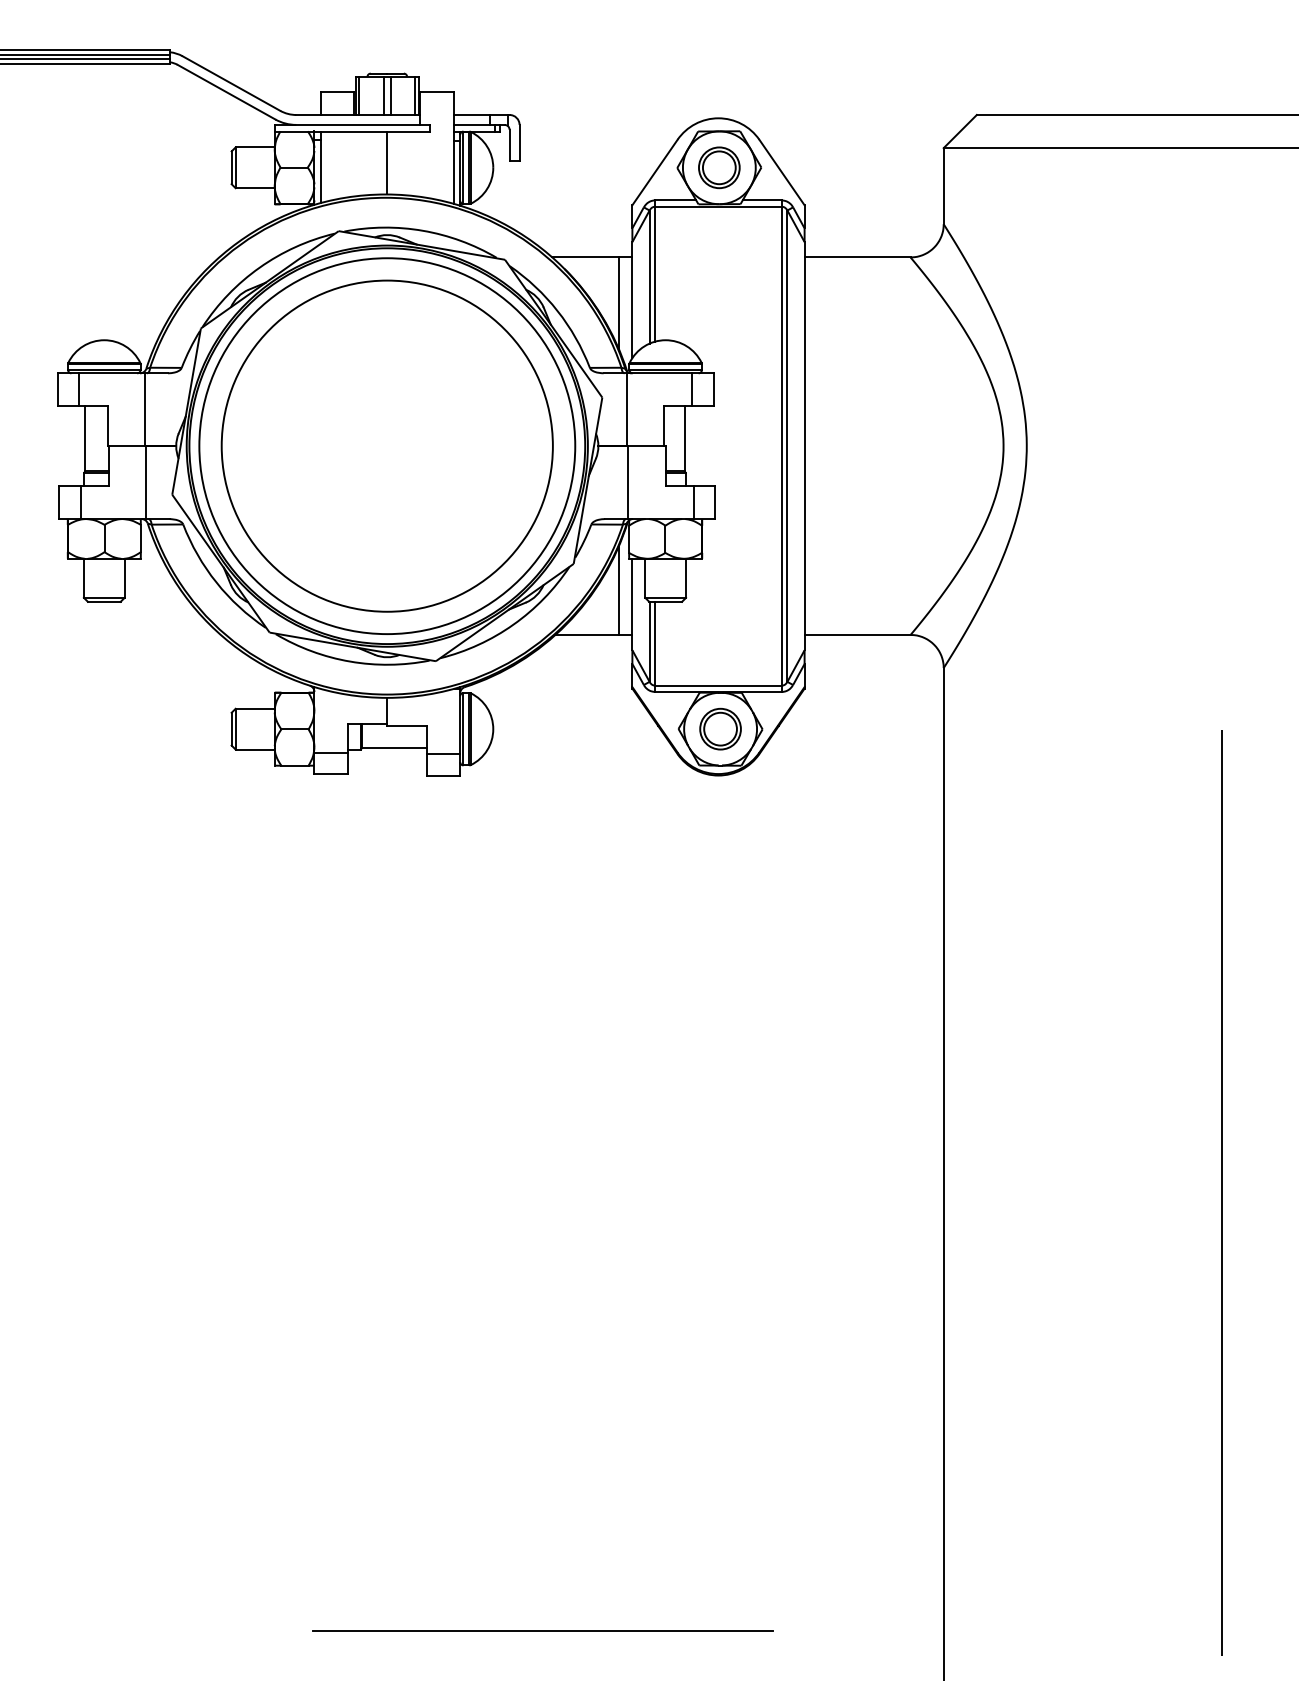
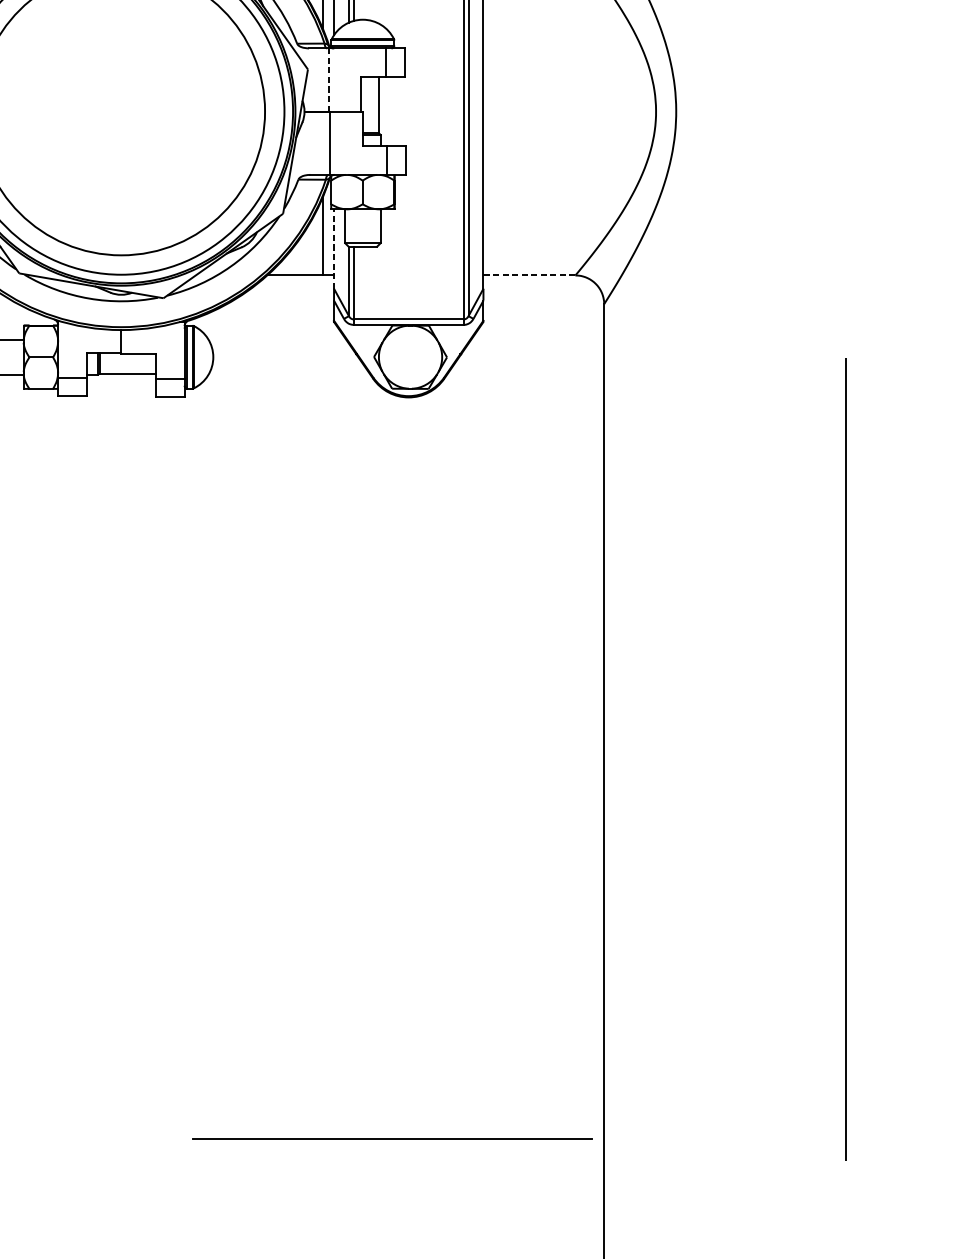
line: (626, 409) -> (328, 79), solid -> dashed
line: (632, 604) -> (334, 249), solid -> dashed
line: (858, 634) -> (530, 275), solid -> dashed
part: (720, 728) -> (410, 356), removed
line: (542, 1630) -> (392, 1139), moved

